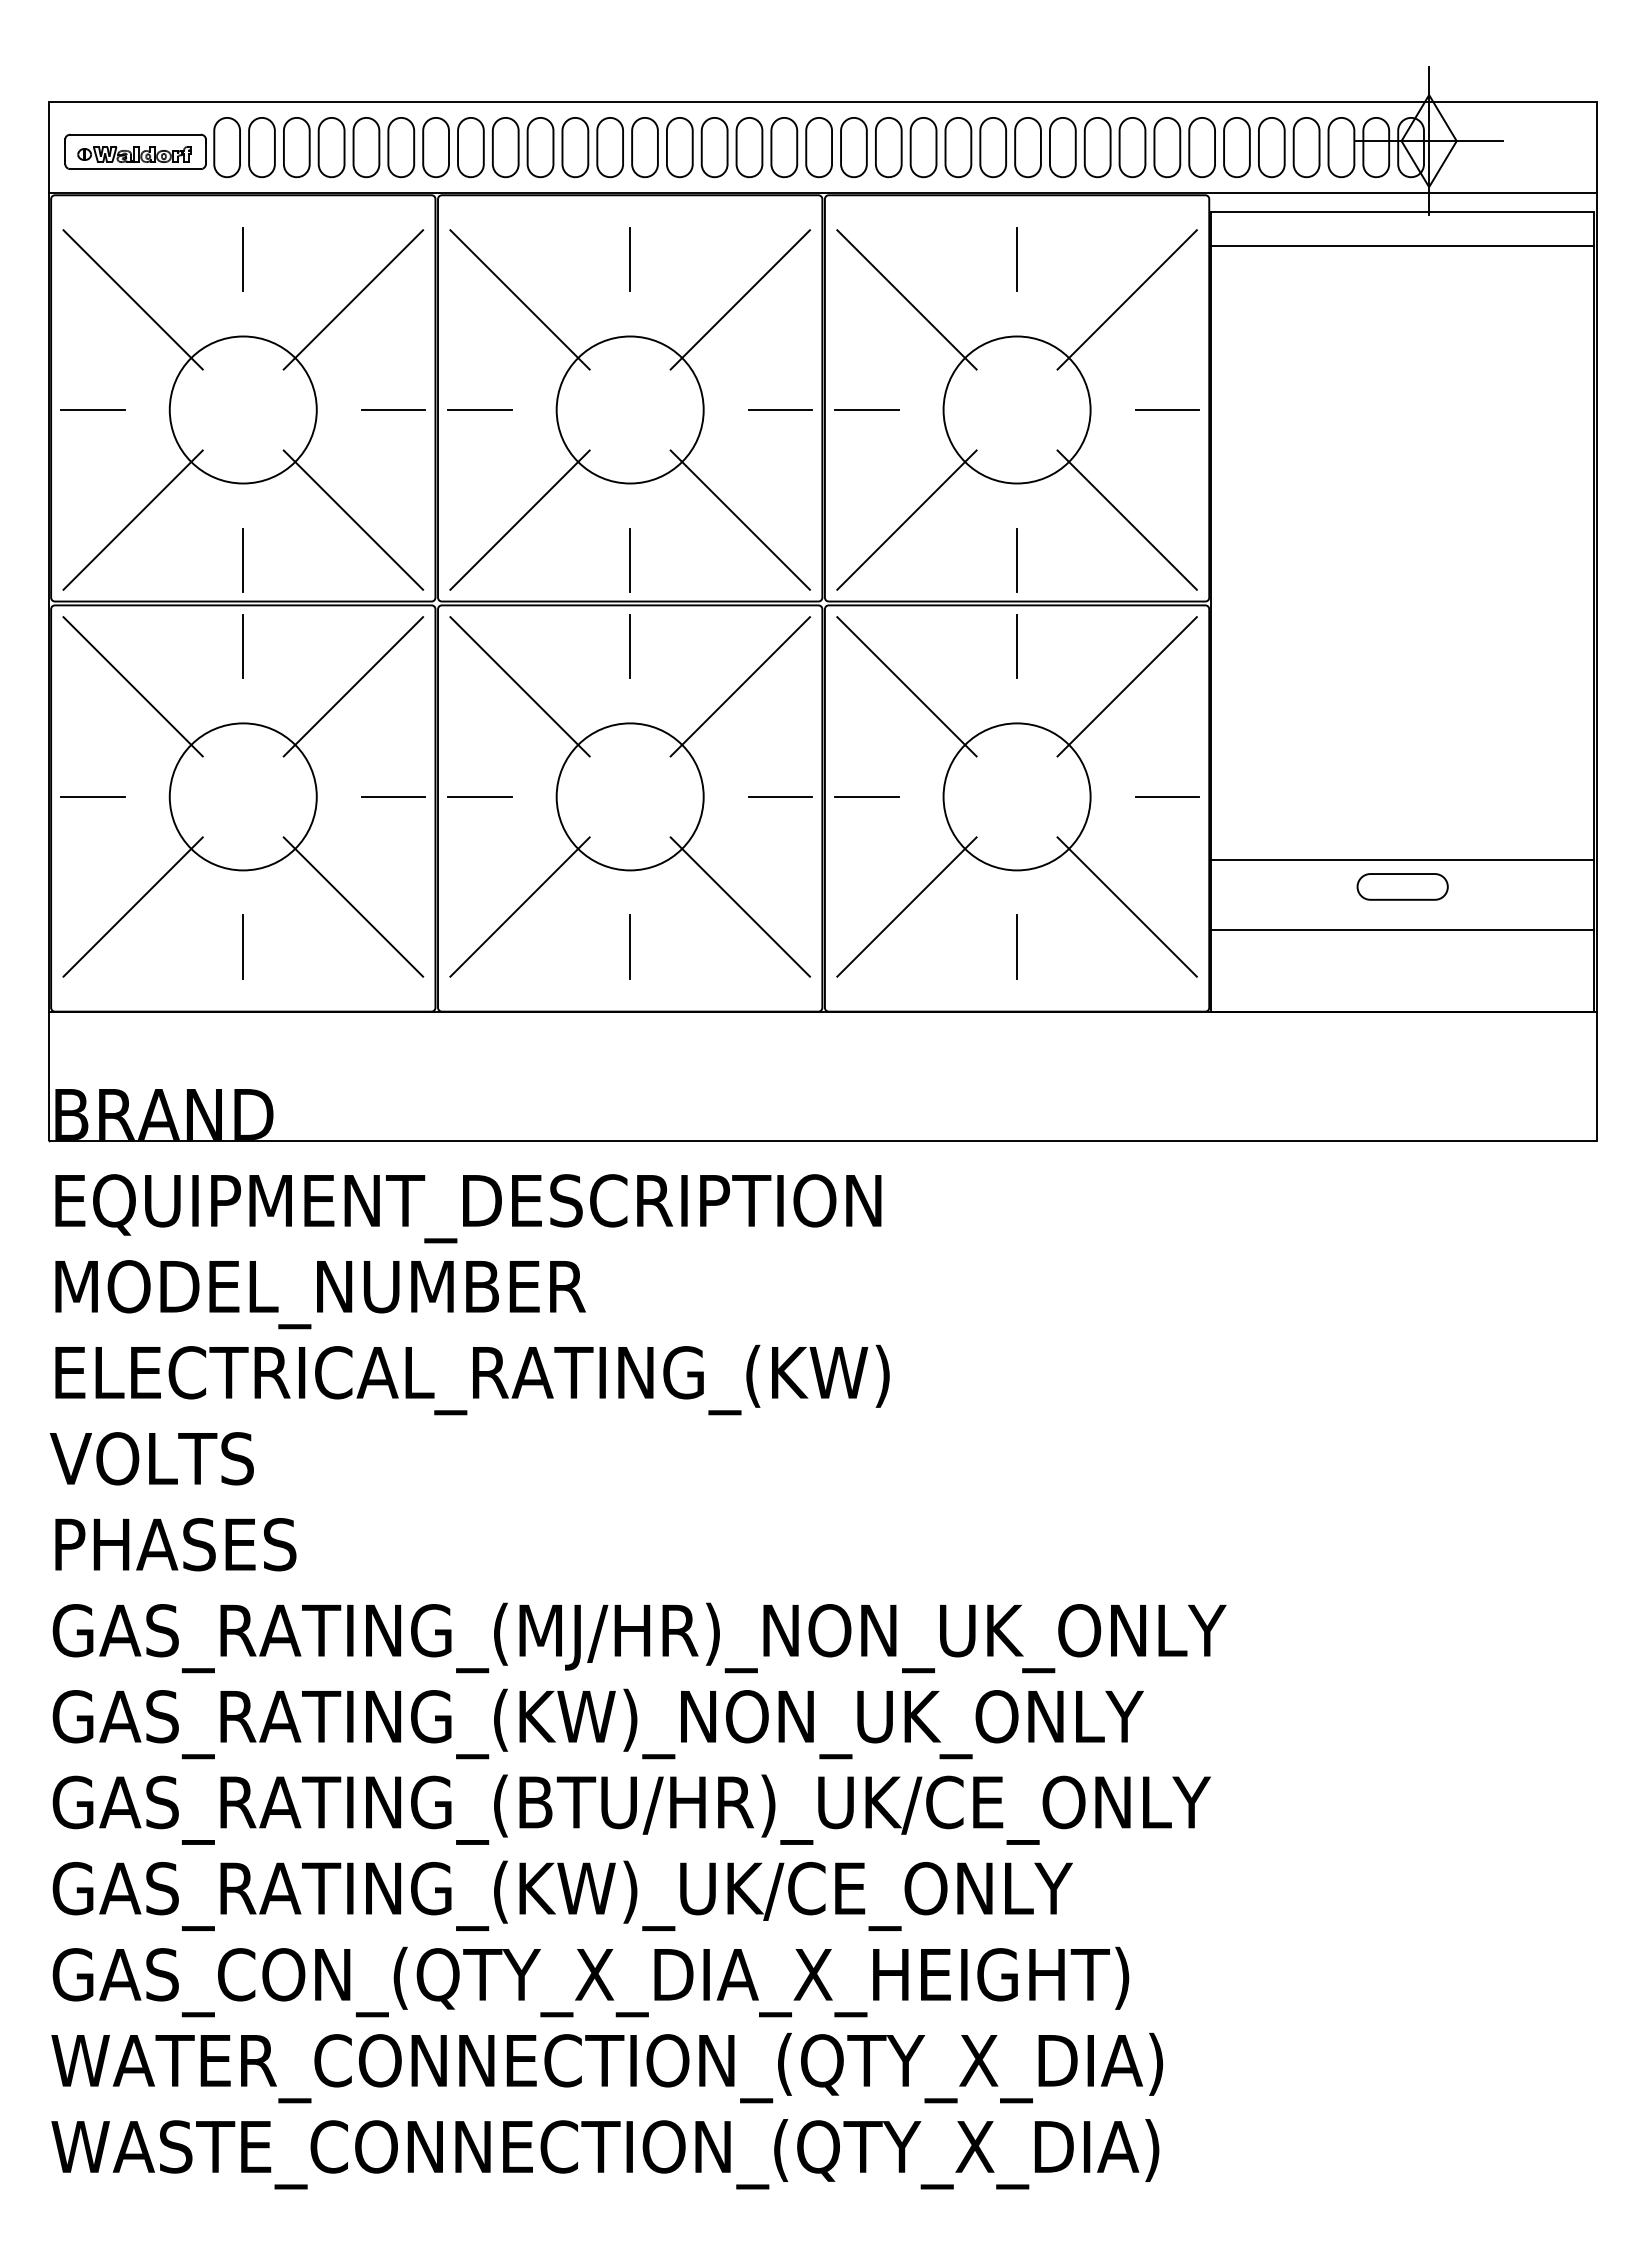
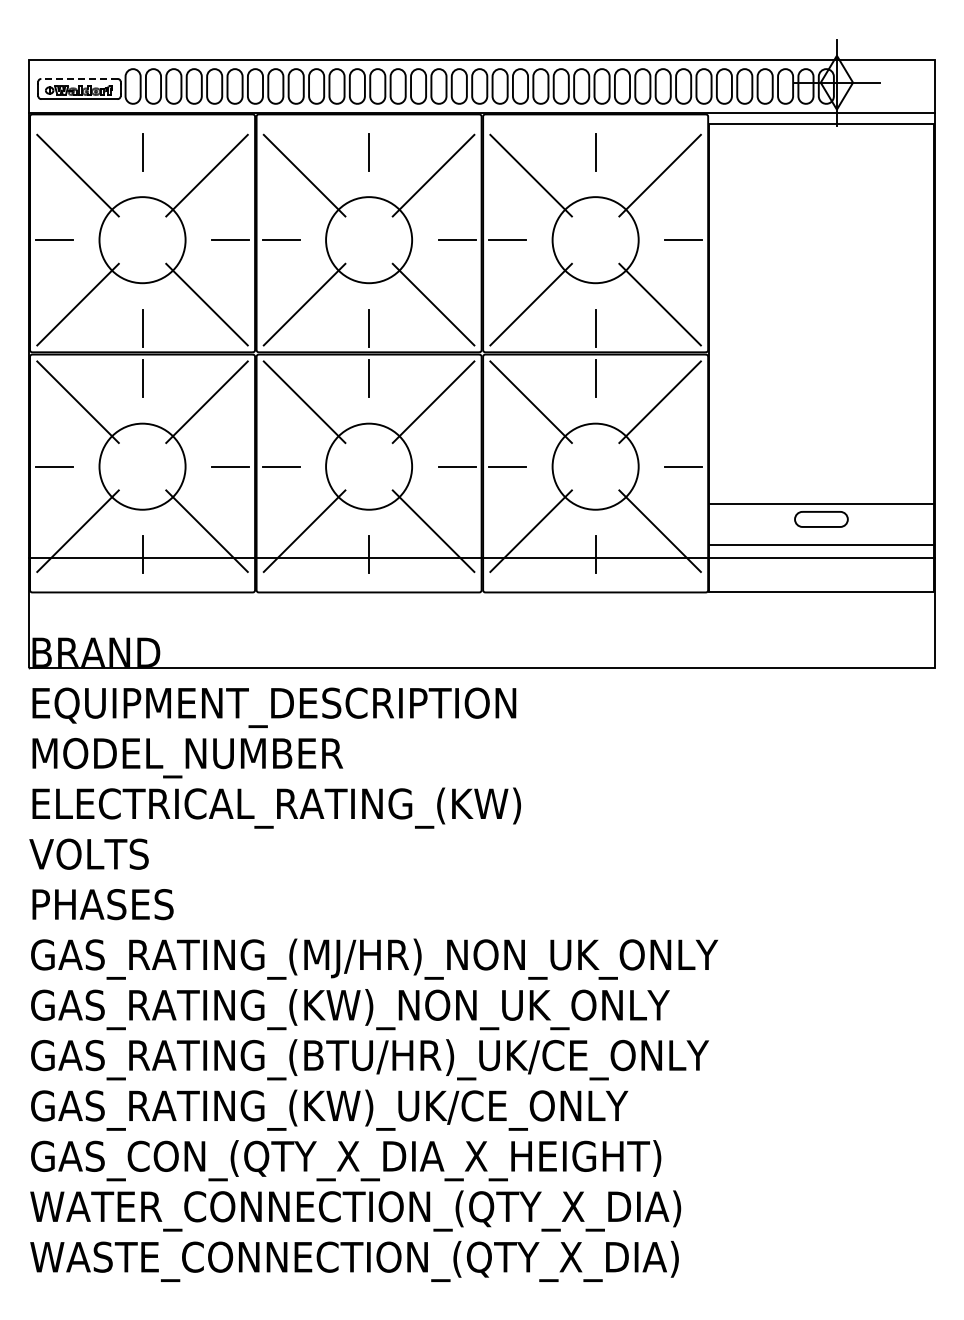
line: (135, 133) -> (79, 78), solid -> dashed
line: (1402, 244) -> (821, 143), removed
line: (822, 1011) -> (481, 558), moved

